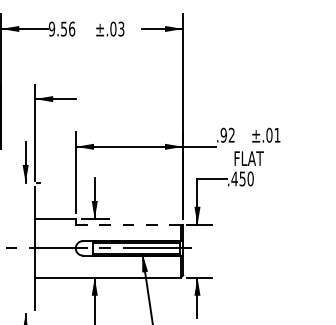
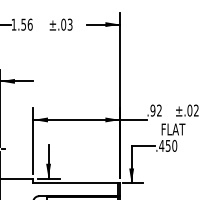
text: (51, 28) -> (13, 24), 9.56 -> 1.56
text: (277, 134) -> (196, 109), ±.01 -> ±.02
line: (128, 225) -> (75, 183), dashed -> solid

